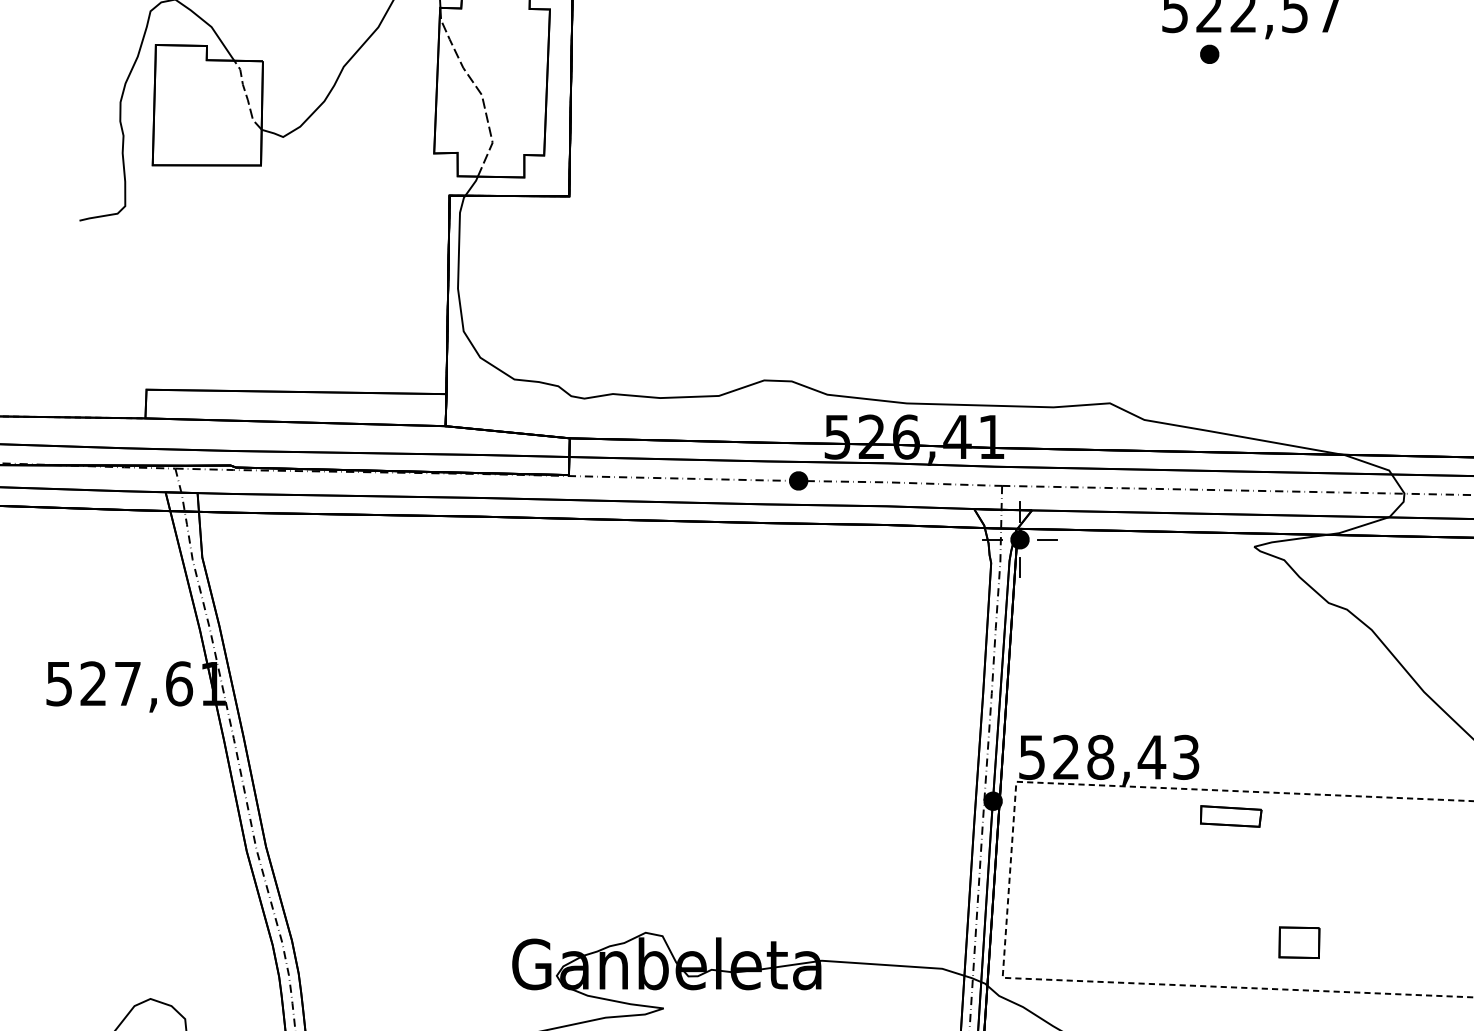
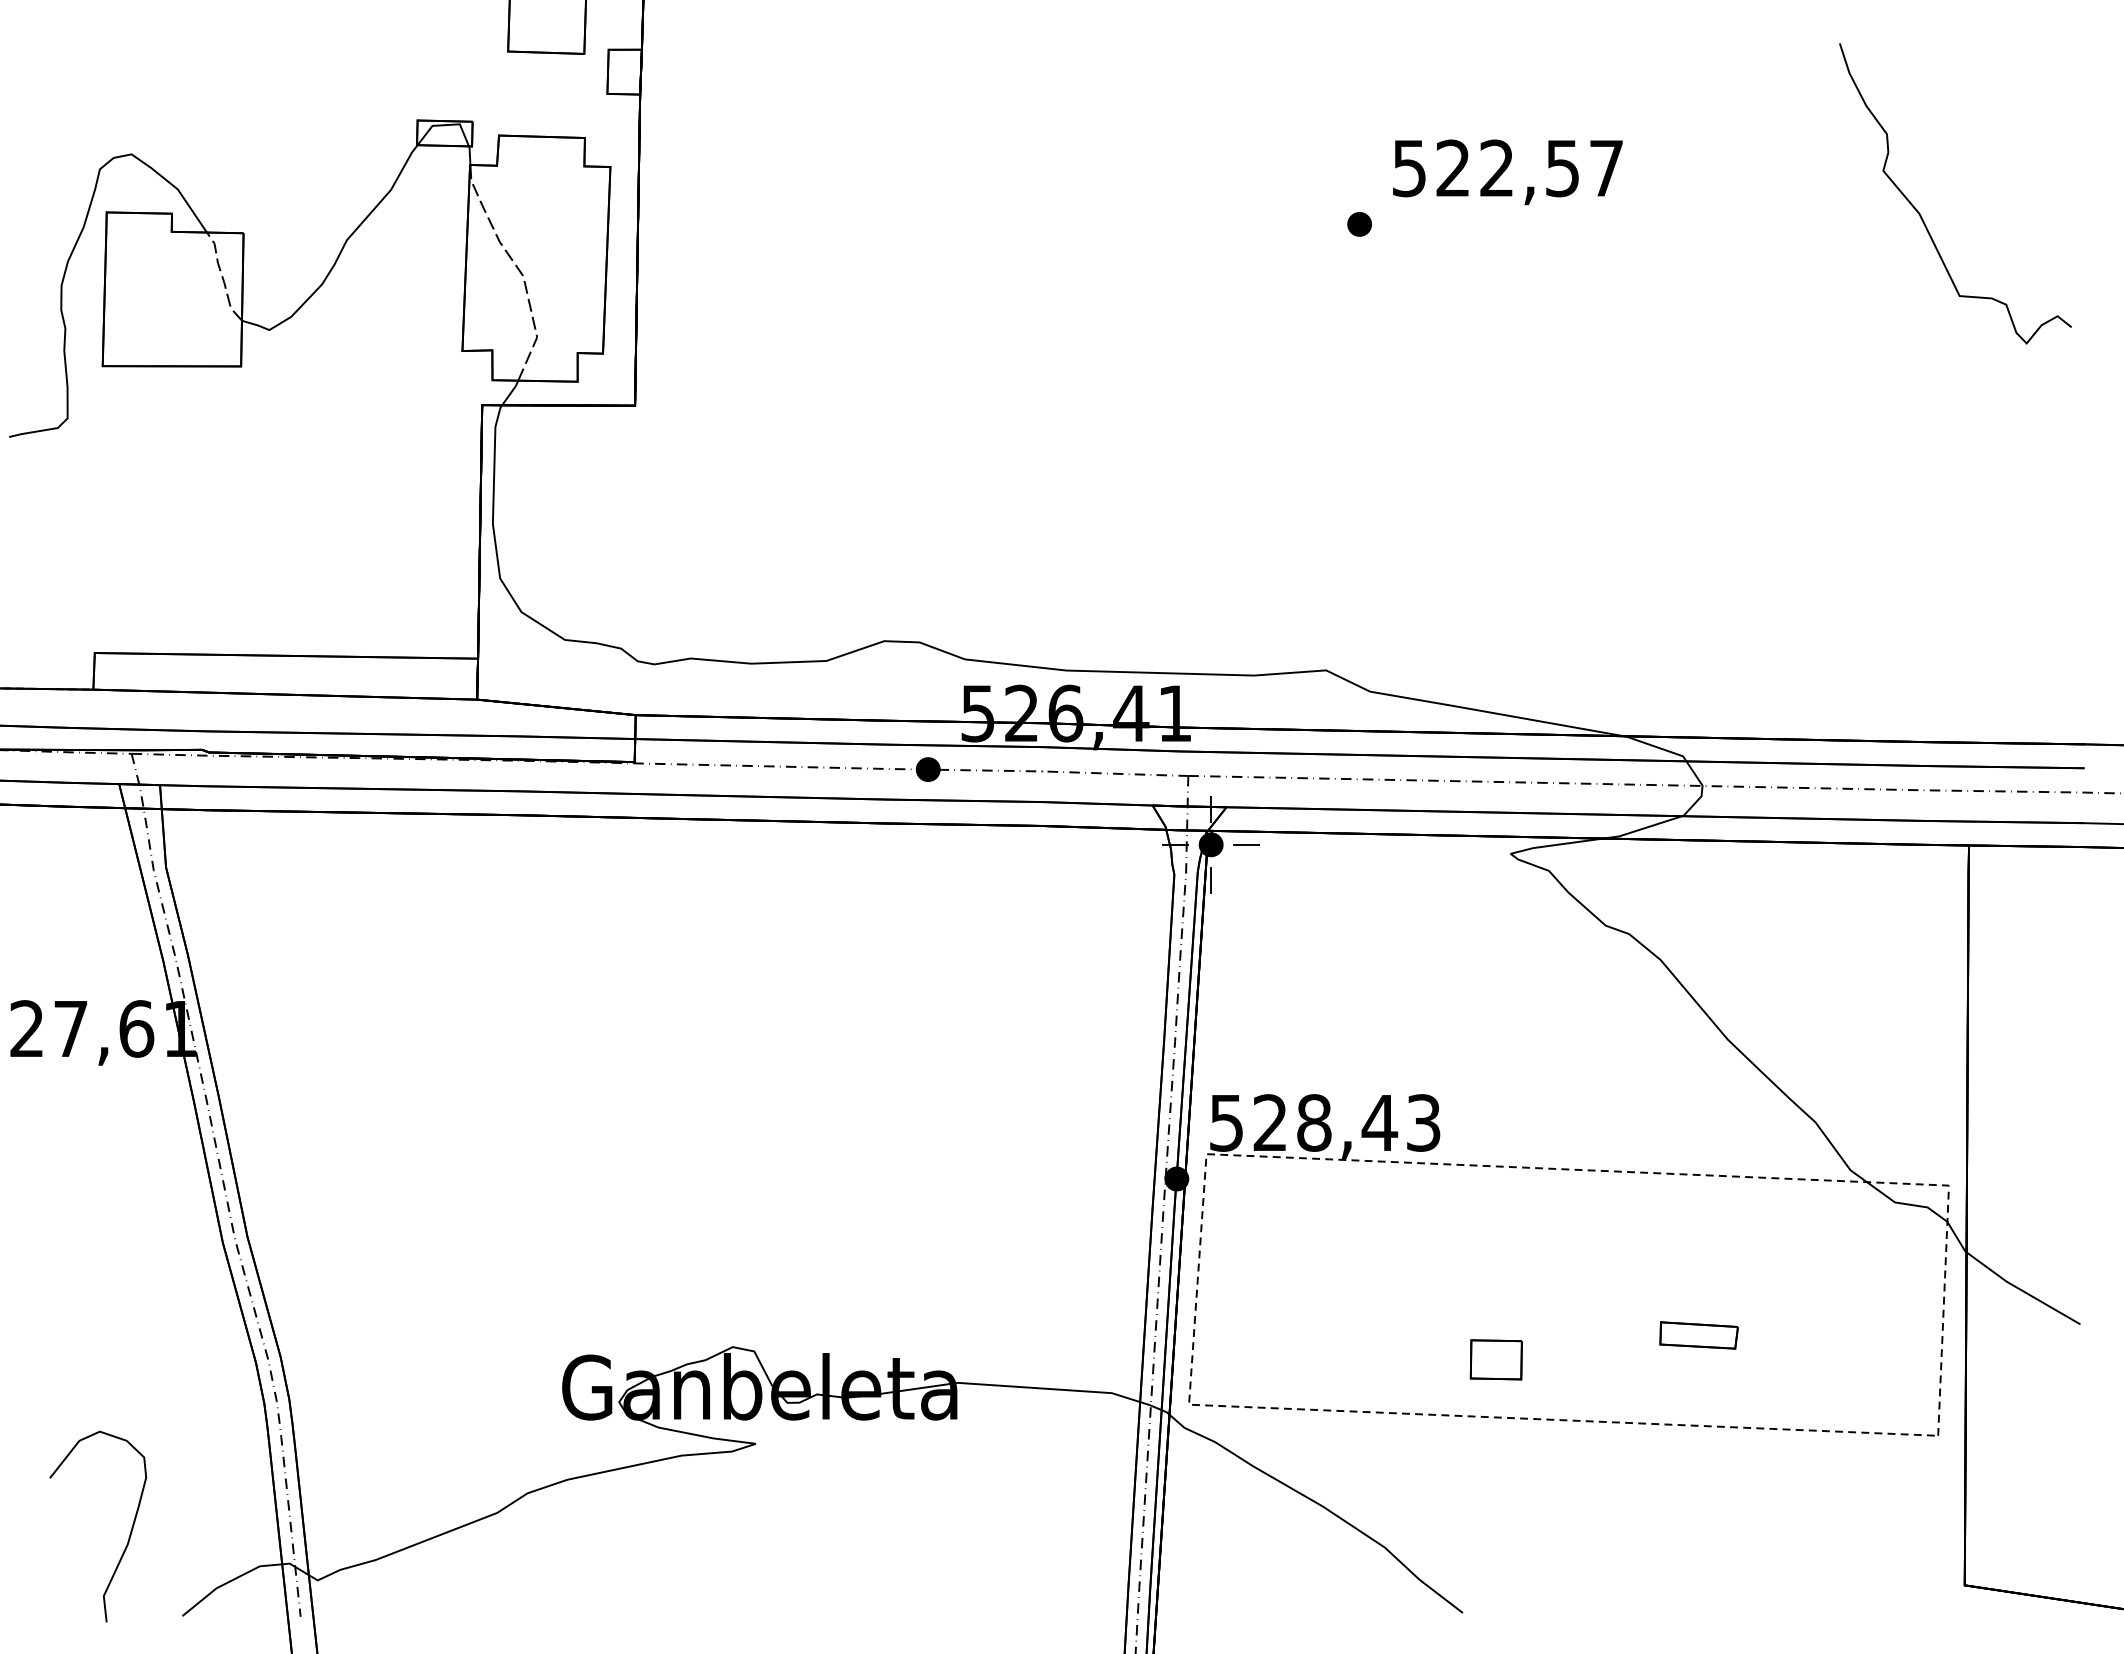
part: (1209, 54) -> (1359, 224), moved
part: (1230, 816) -> (1698, 1335), moved
part: (1298, 942) -> (1495, 1359), moved

